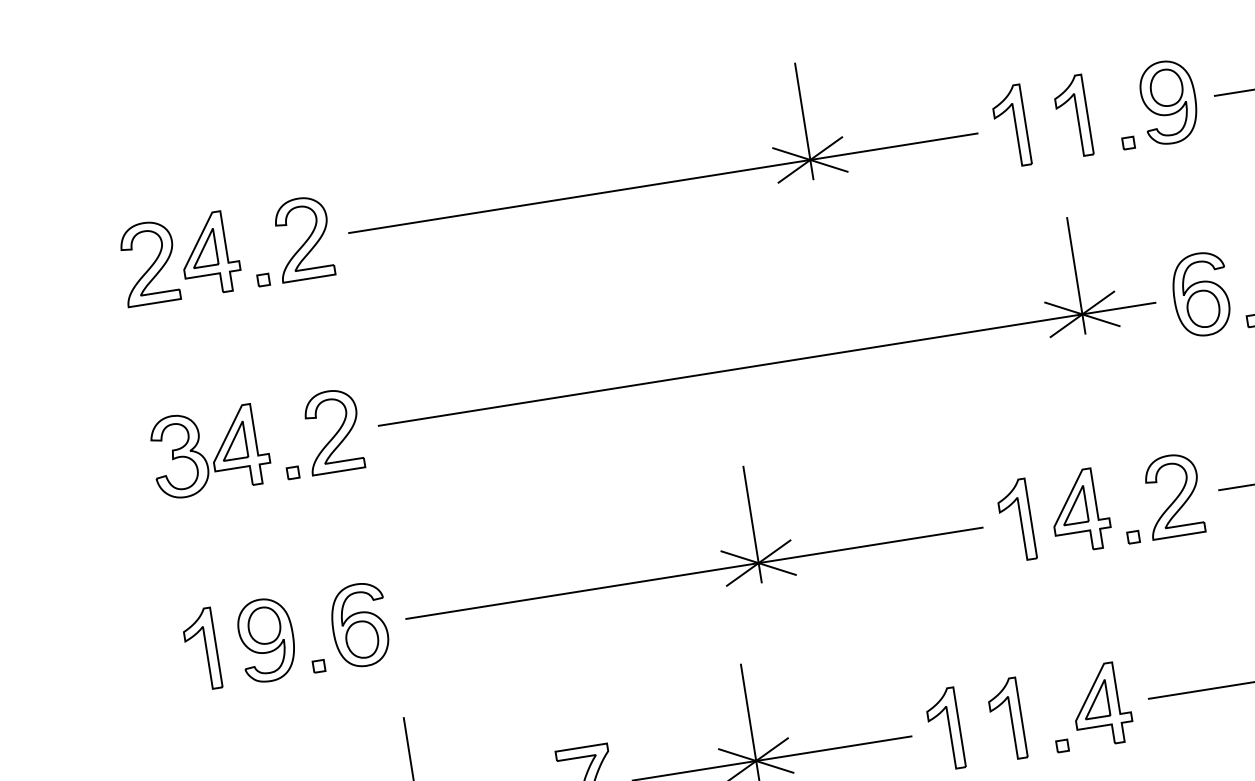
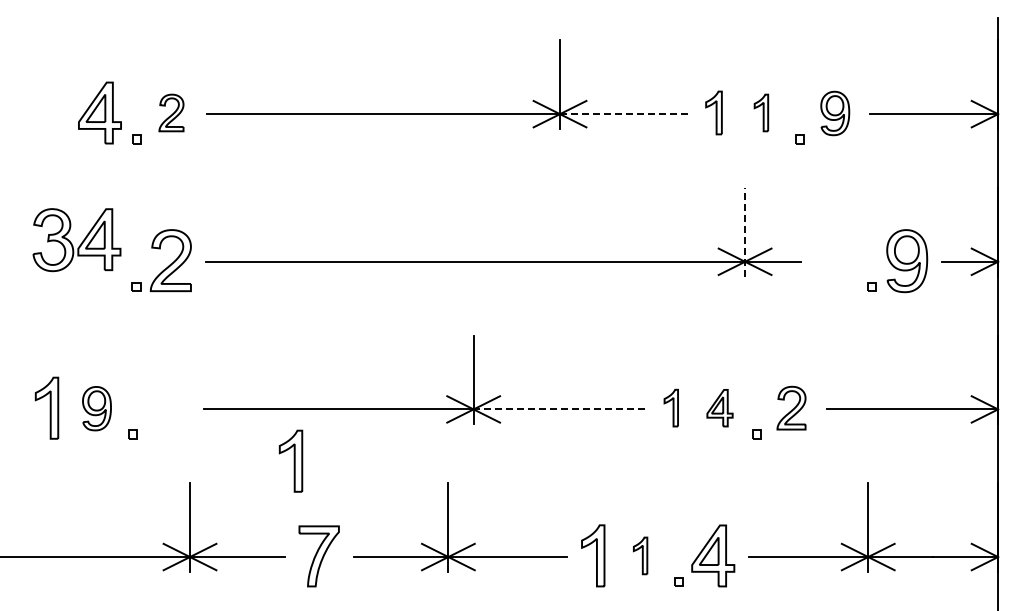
part: (1169, 102) -> (835, 113), size x0.7
part: (1072, 116) -> (761, 112), size x0.6
part: (1010, 126) -> (713, 112), size x0.7
line: (893, 147) -> (623, 114), solid -> dashed
part: (303, 238) -> (171, 112), size x0.6
part: (149, 262) -> (53, 112), removed
line: (1076, 274) -> (745, 231), solid -> dashed
part: (1200, 295) -> (835, 261), removed
part: (209, 452) -> (76, 240), moved
part: (1173, 494) -> (791, 407), size x0.7
part: (1079, 509) -> (719, 407), size x0.6
part: (1016, 519) -> (671, 407), size x0.6
line: (870, 545) -> (559, 409), solid -> dashed
part: (358, 625) -> (167, 408), removed
part: (266, 639) -> (96, 408), size x0.7
part: (530, 667) -> (290, 460), added
part: (1006, 719) -> (640, 555), size x0.6

